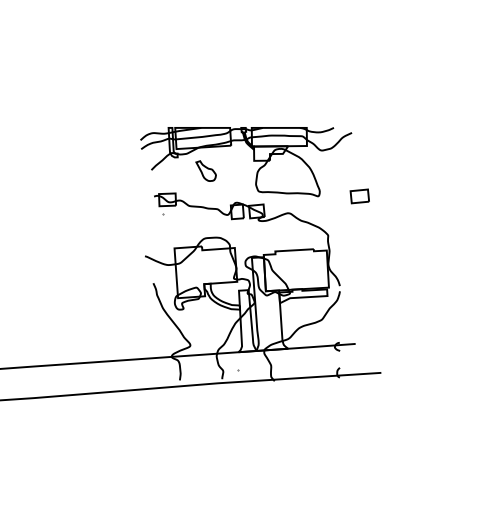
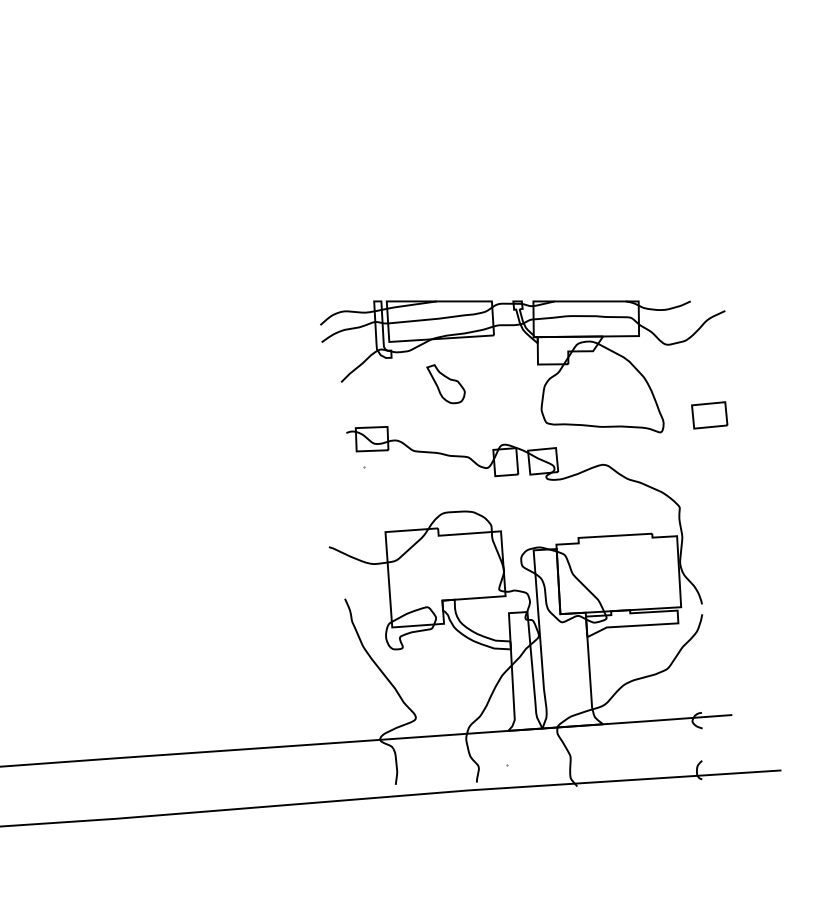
part: (359, 196) -> (709, 415), moved

